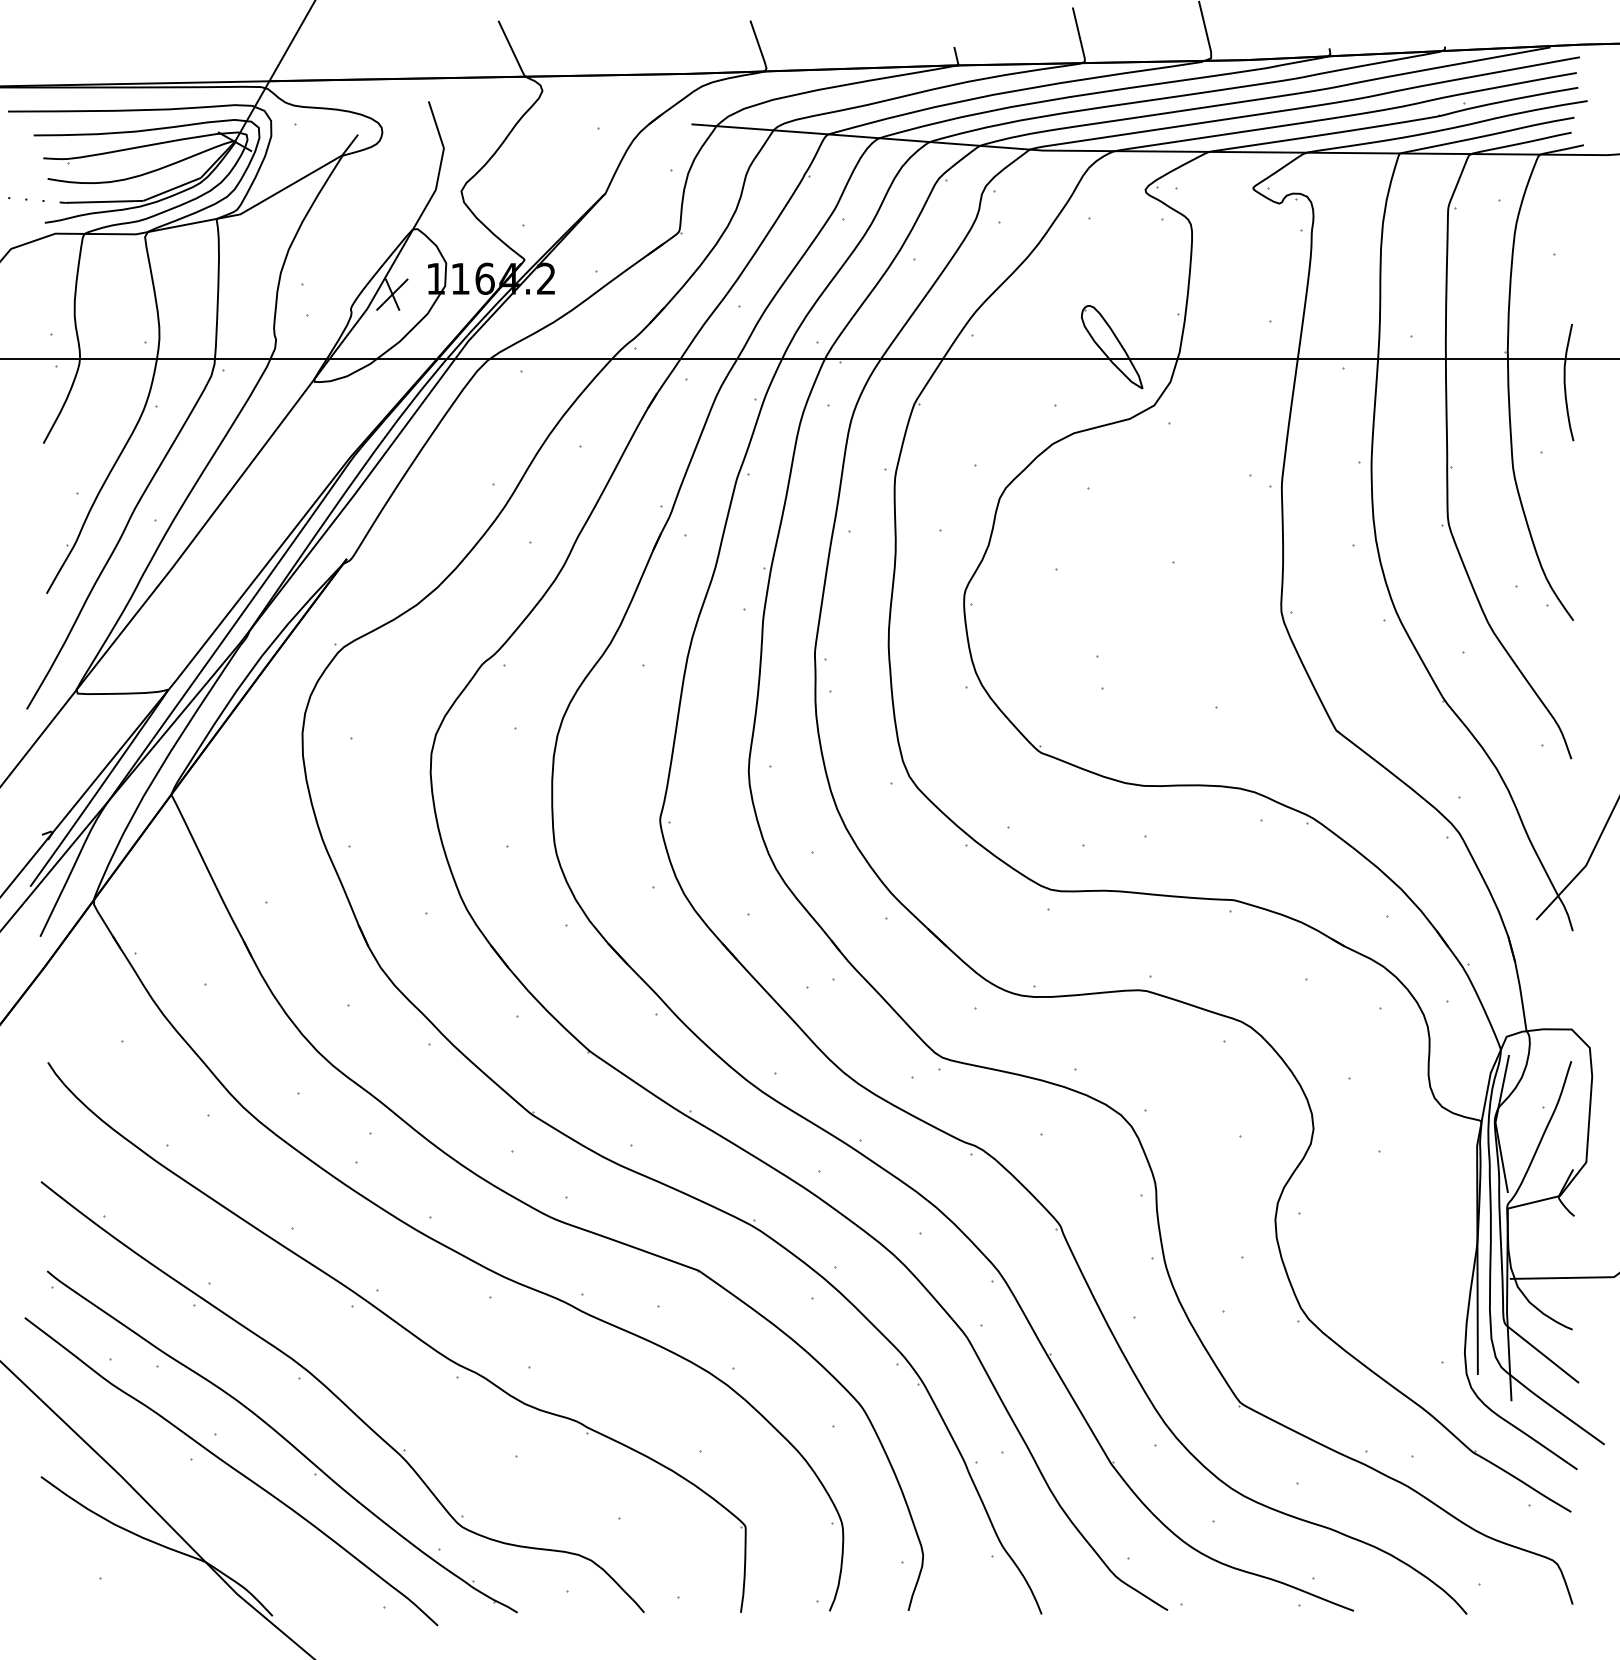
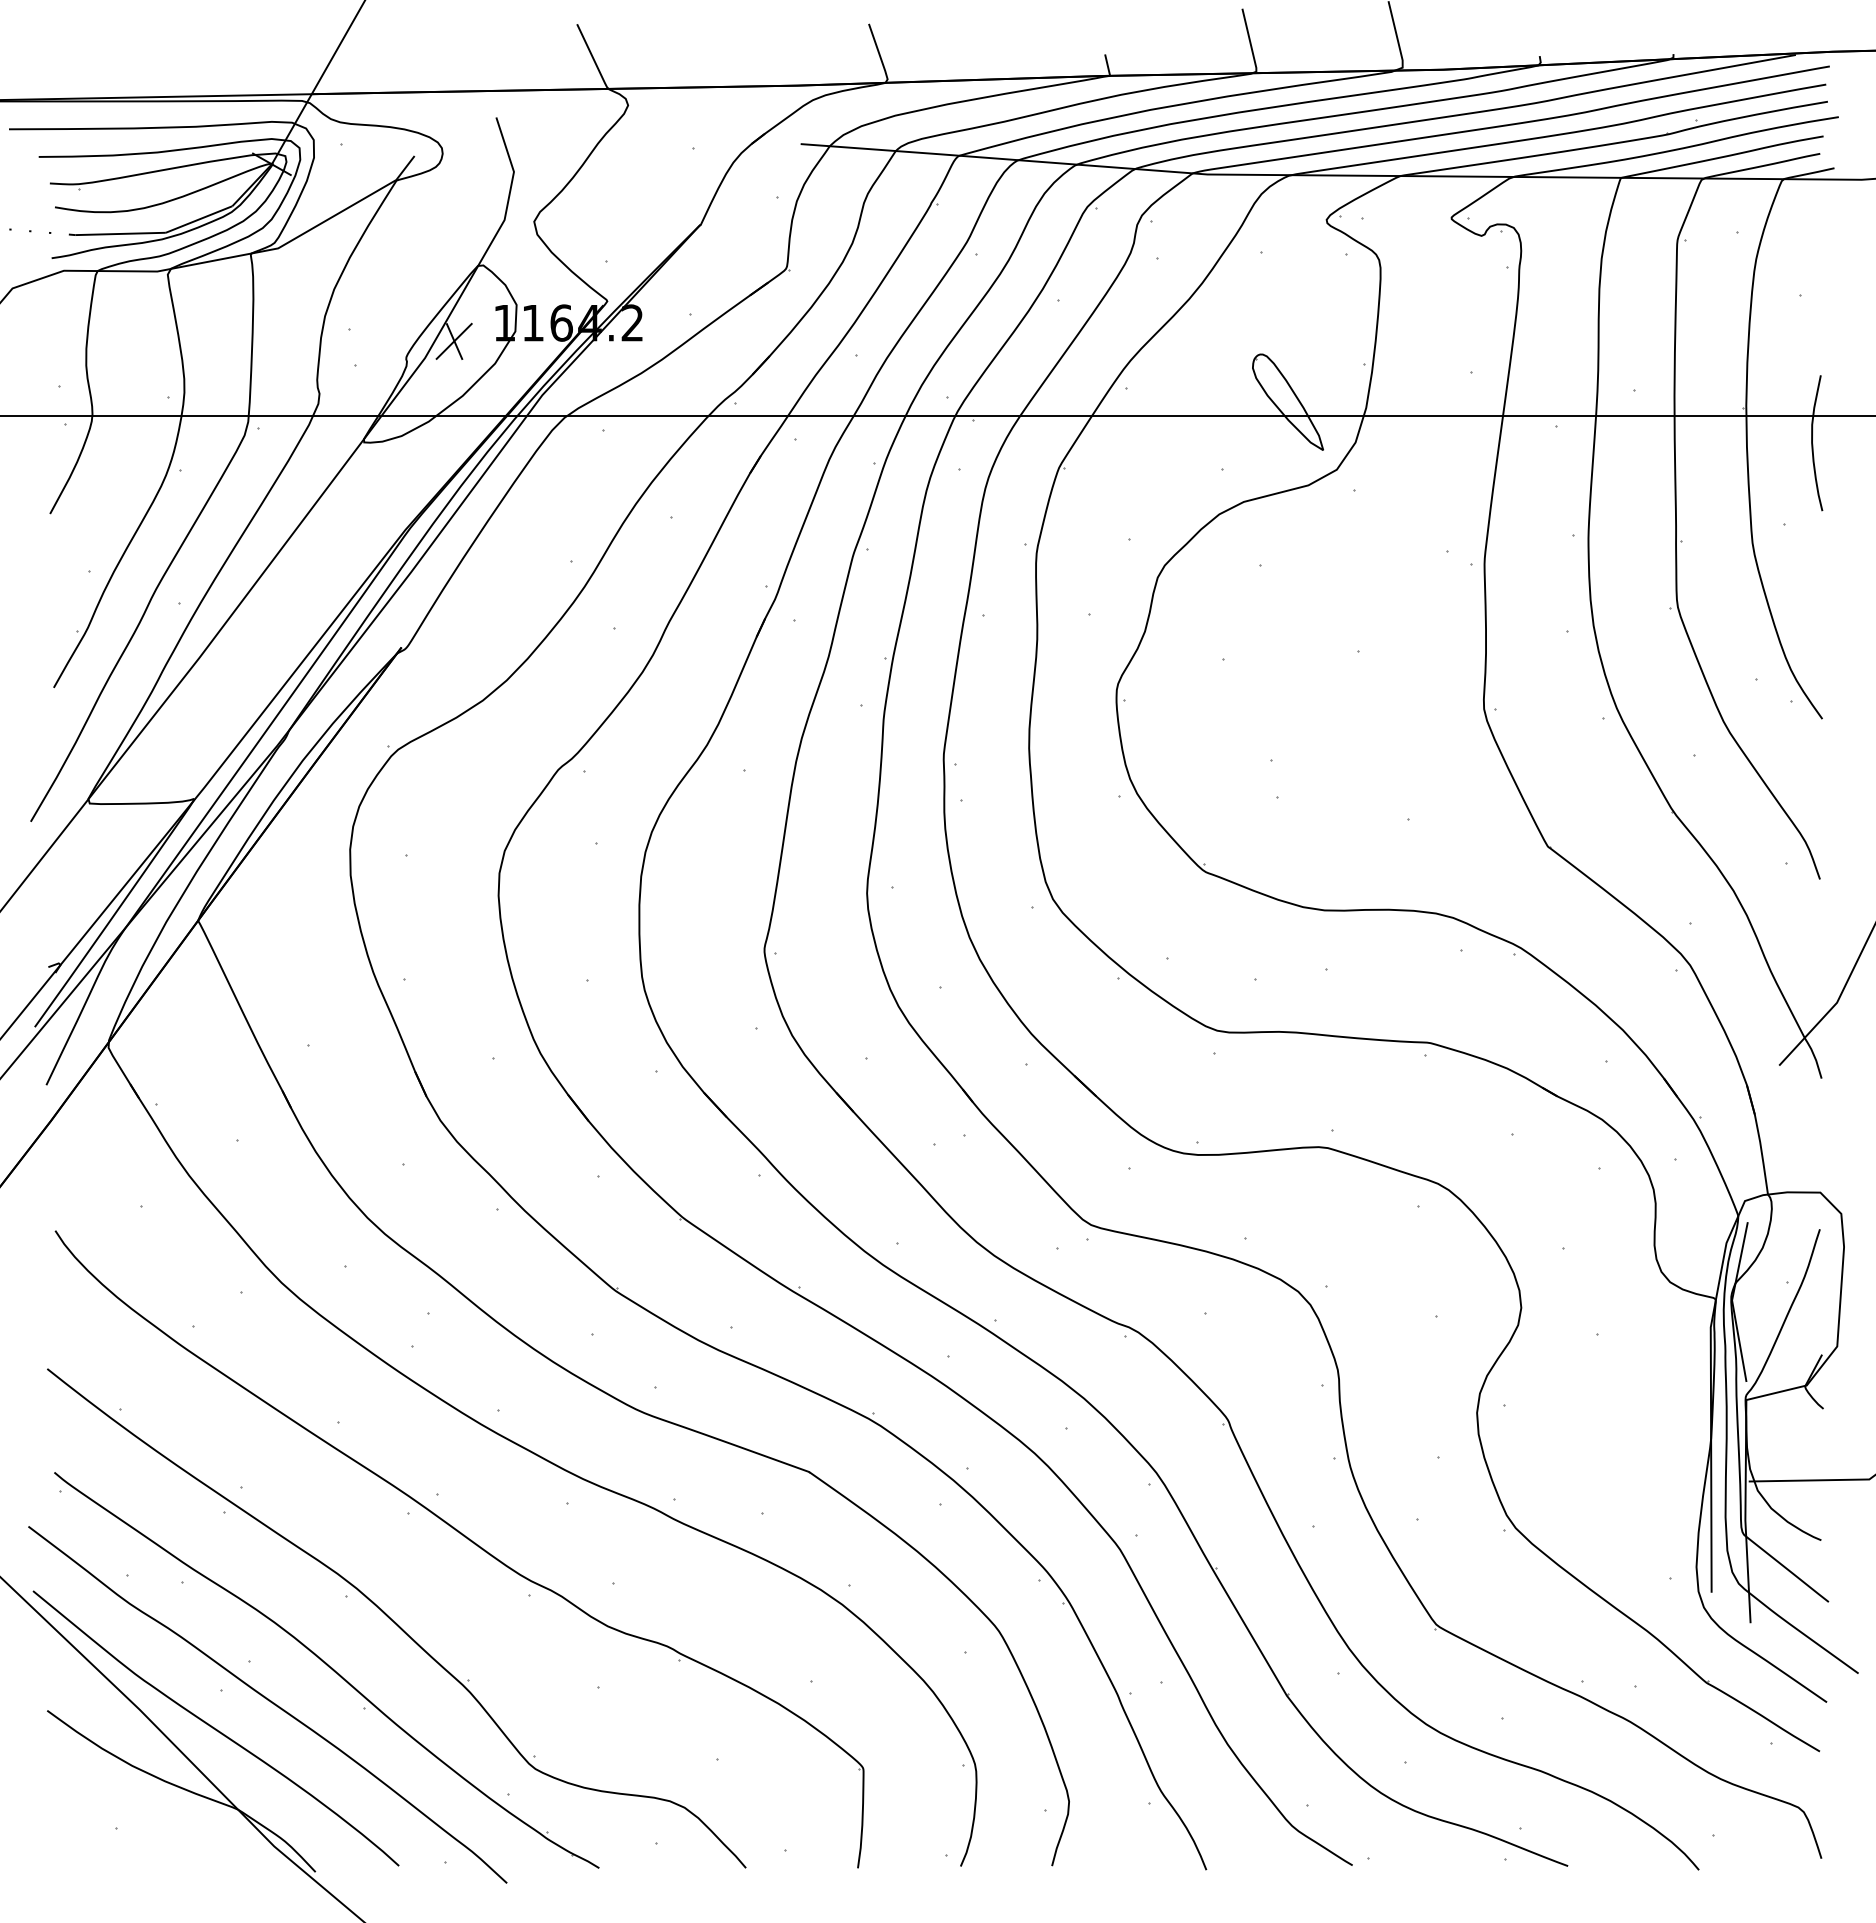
curve: (186, 1492) -> (215, 1728), added

